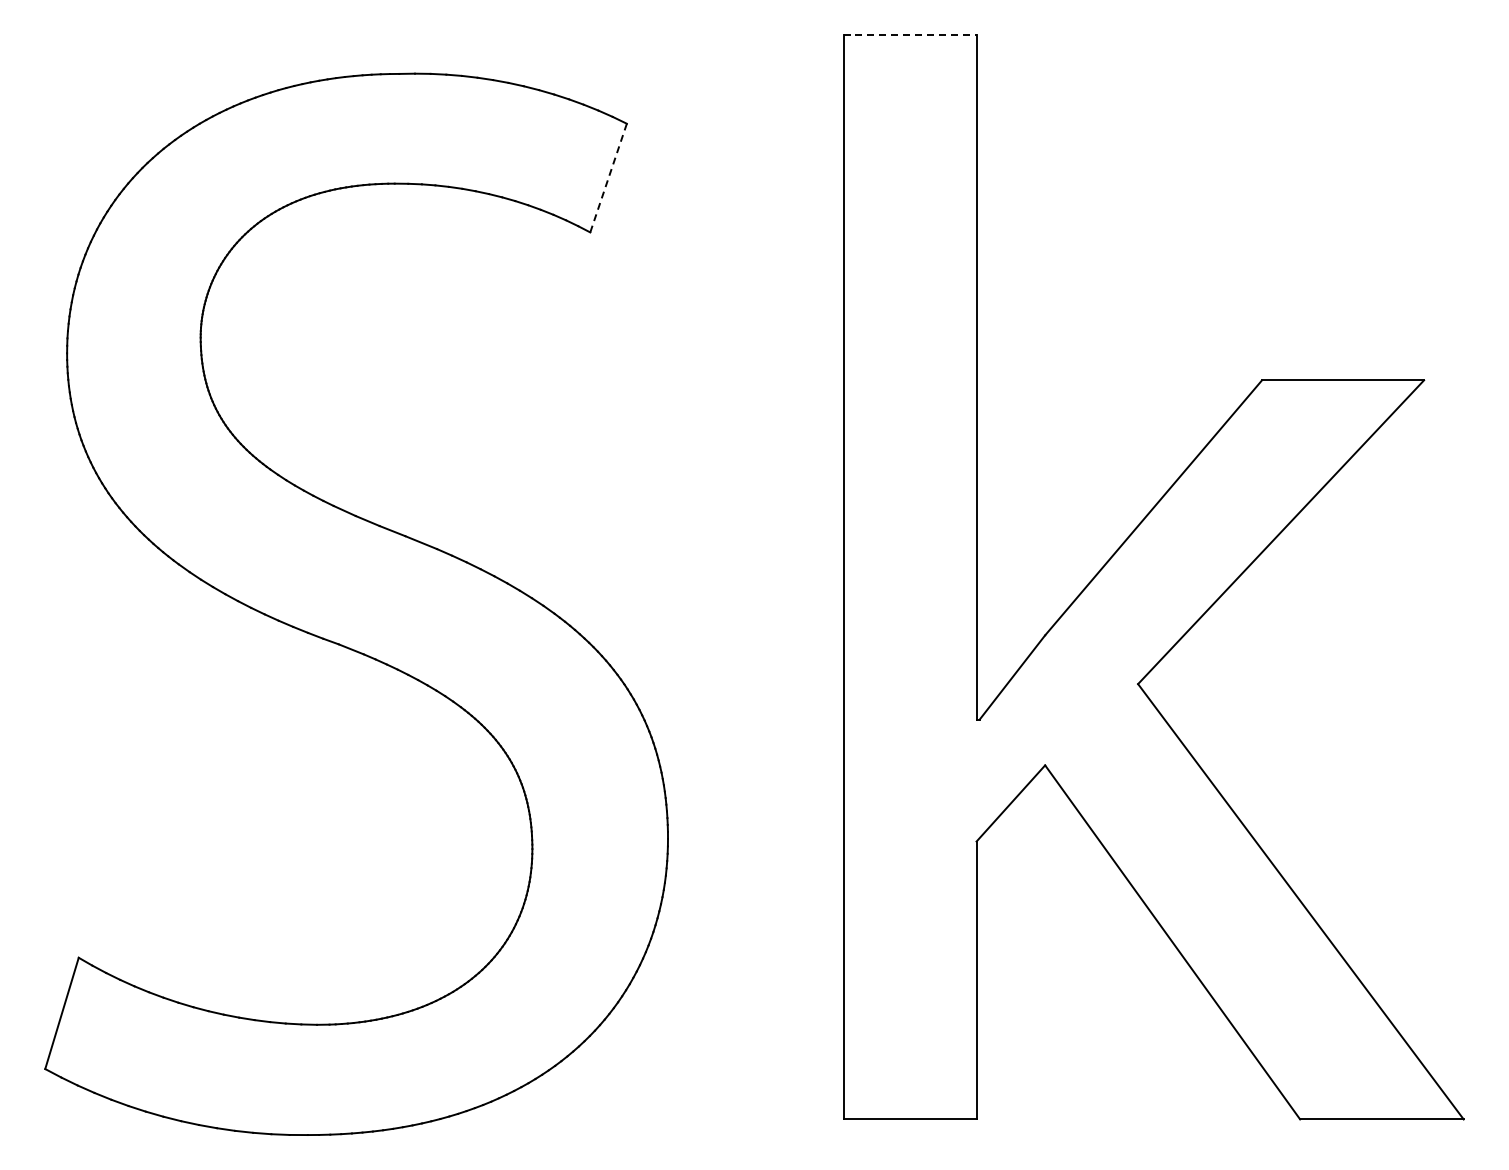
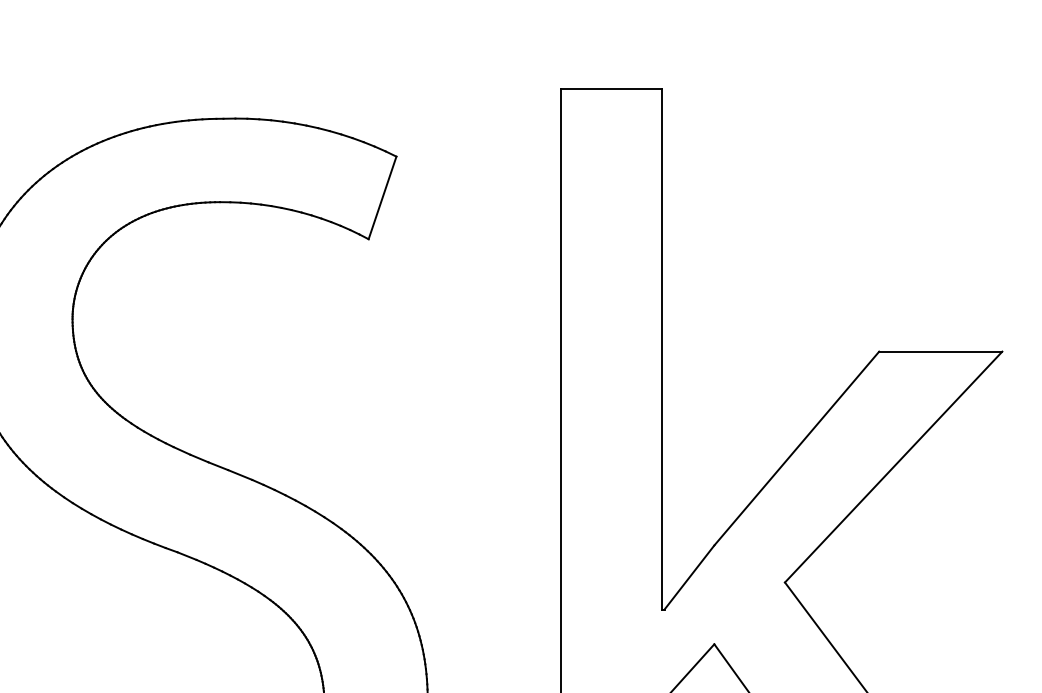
line: (910, 34) -> (612, 88), dashed -> solid
line: (608, 178) -> (382, 198), dashed -> solid

